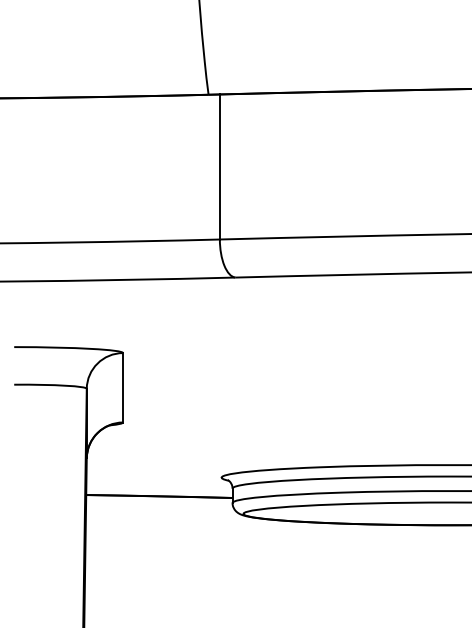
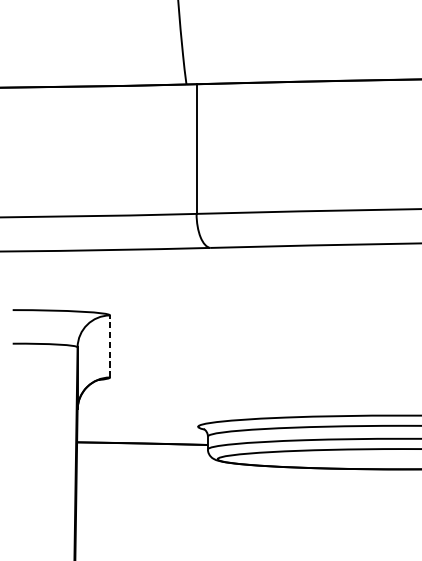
line: (123, 387) -> (110, 346), solid -> dashed

